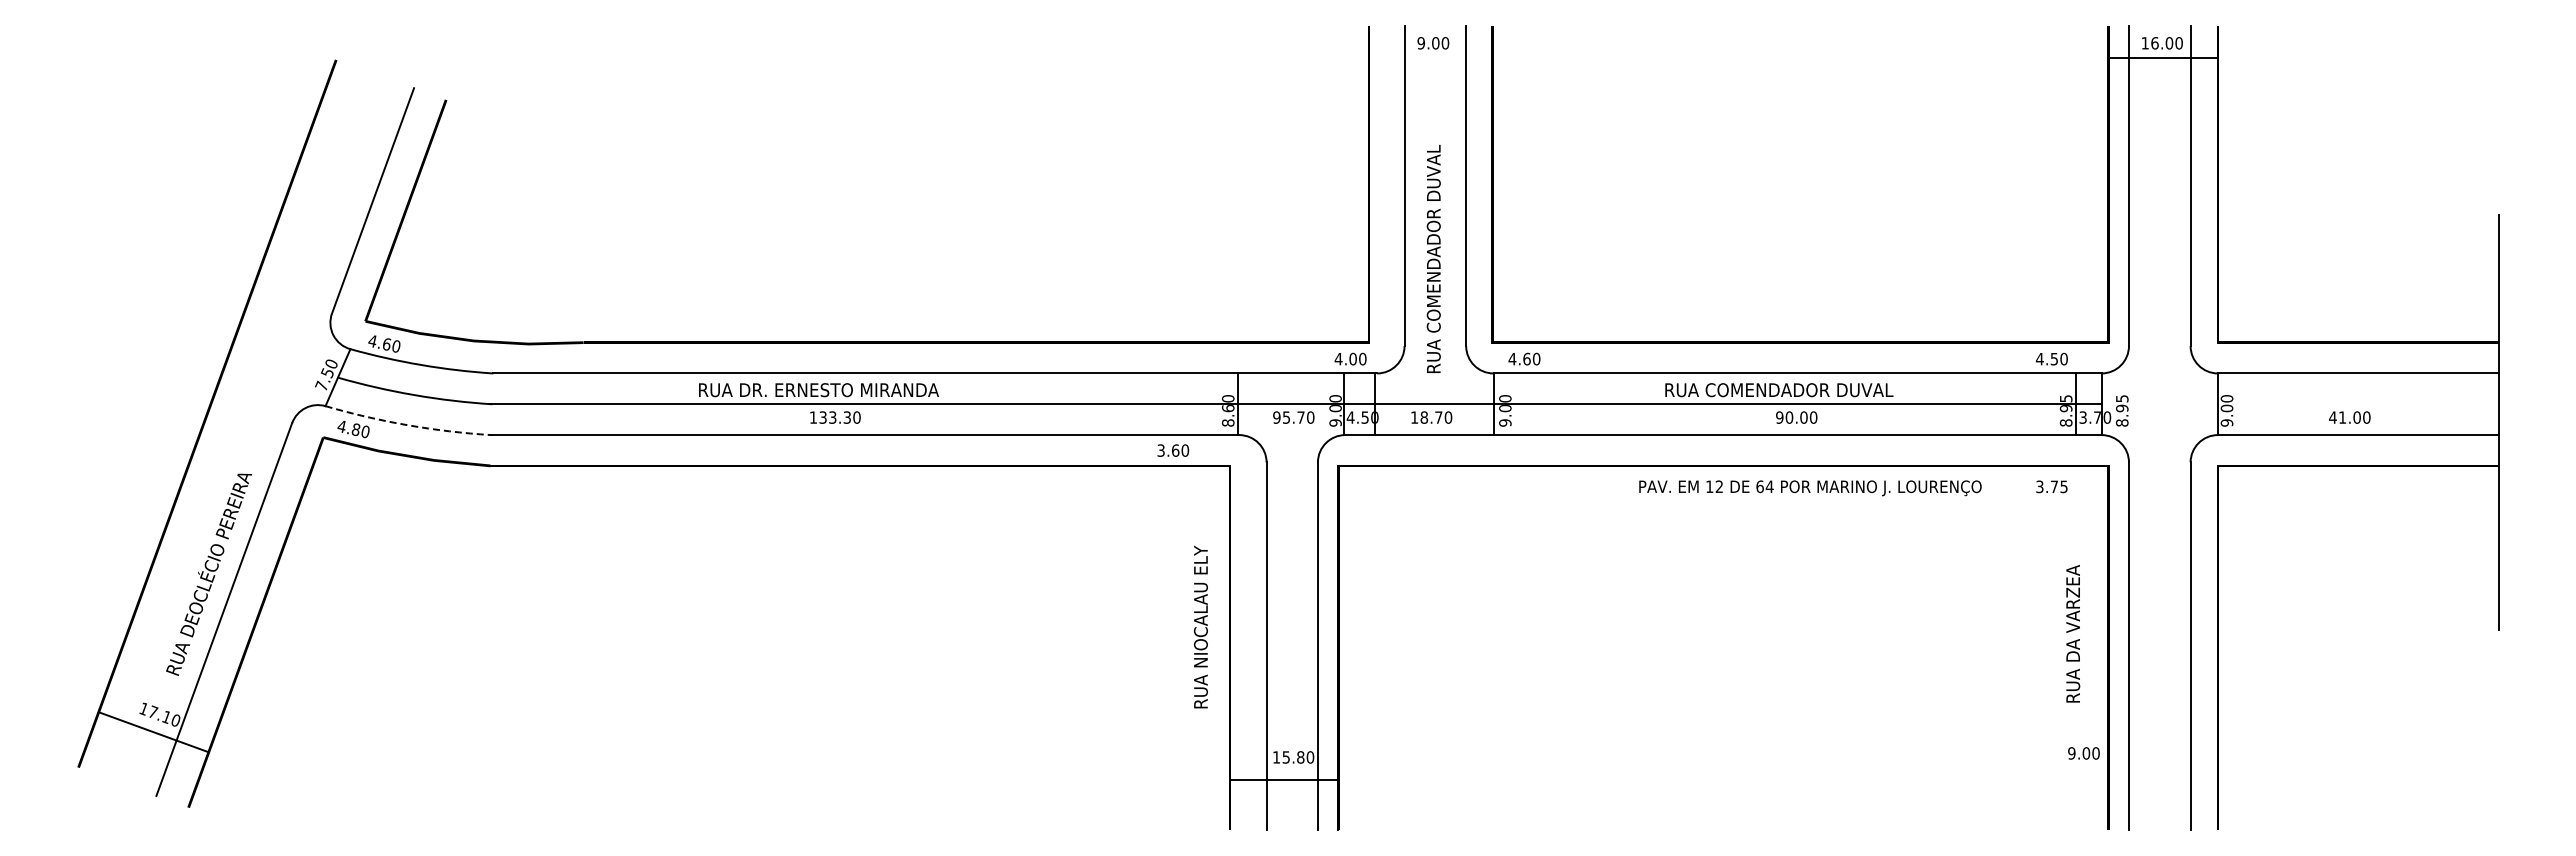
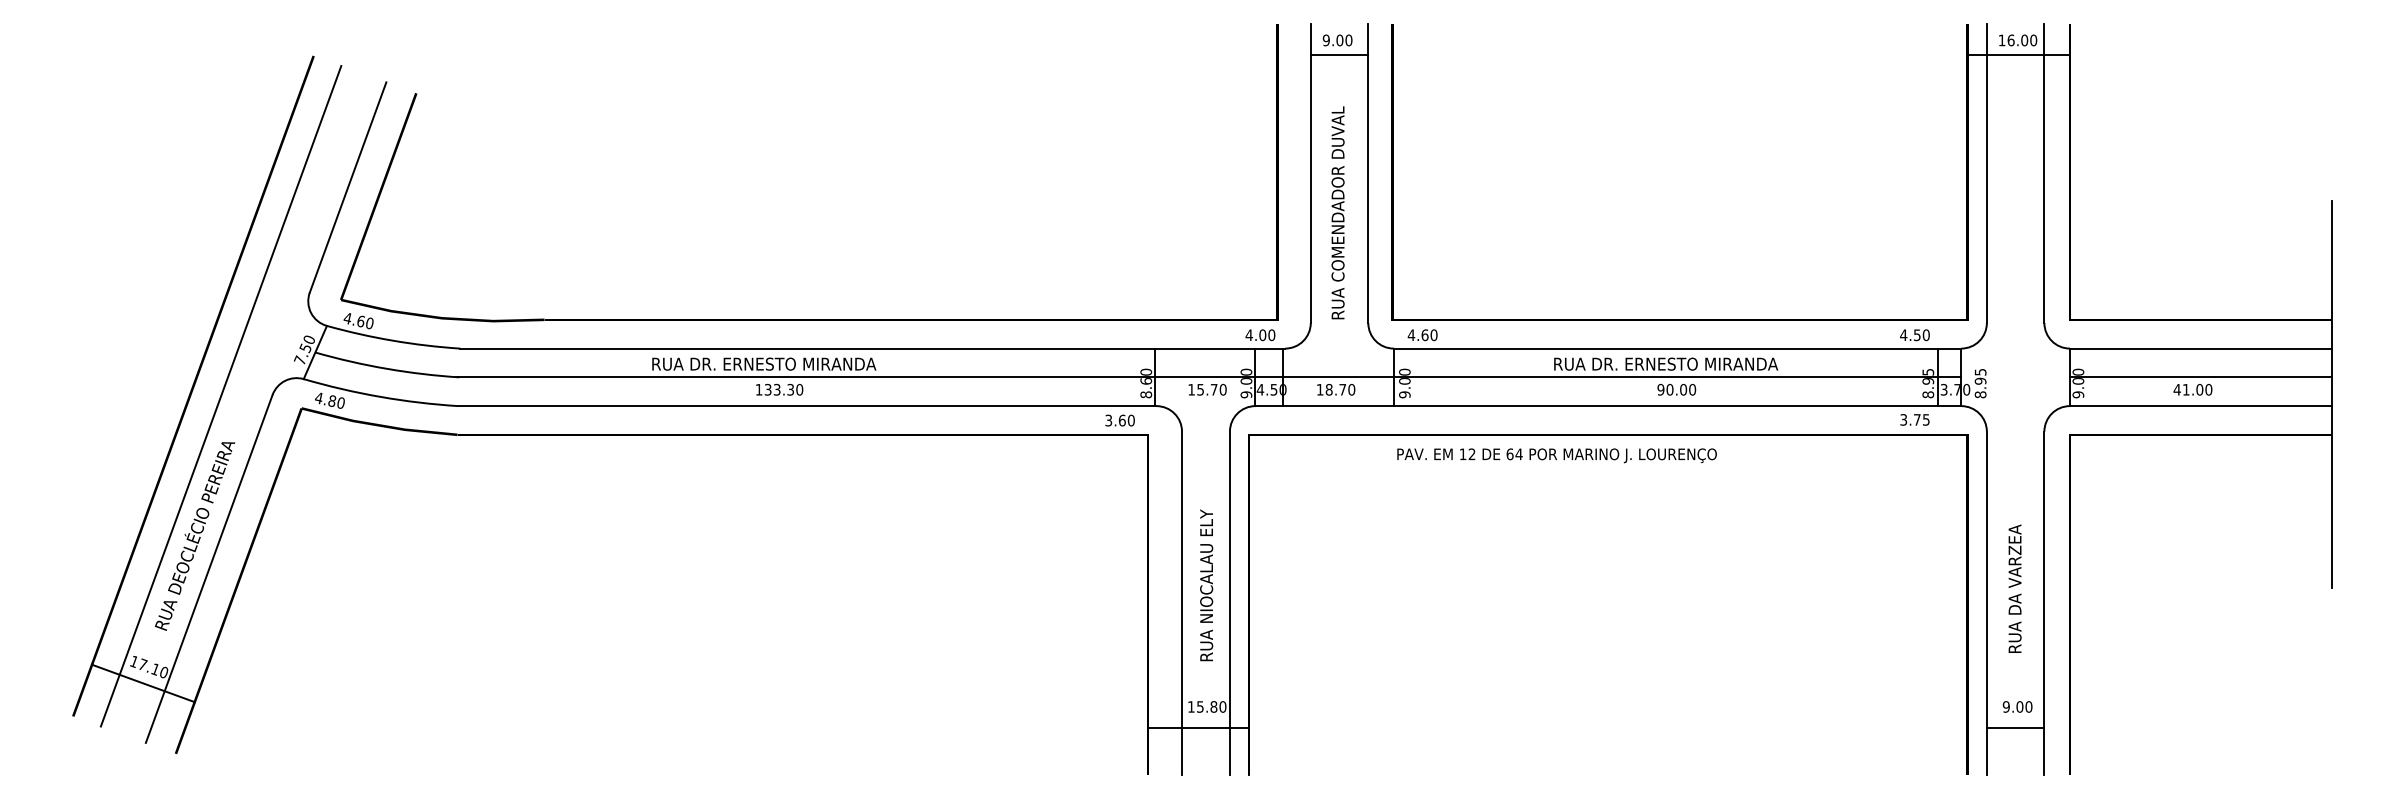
line: (1435, 58) -> (1339, 54), added
text: (1433, 258) -> (1337, 212), moved
text: (1805, 390) -> (1684, 364), RUA COMENDADOR DUVAL -> RUA DR. ERNESTO MIRANDA
line: (2357, 404) -> (2200, 377), added
text: (1276, 417) -> (1191, 389), 95.70 -> 15.70
line: (236, 424) -> (220, 396), added
arc: (407, 425) -> (380, 397), dashed -> solid
text: (1173, 450) -> (1120, 420), moved
text: (2051, 486) -> (1914, 419), moved
text: (1810, 488) -> (1557, 455), moved
text: (1200, 626) -> (1206, 584), moved
text: (2073, 633) -> (2015, 588), moved
text: (2083, 753) -> (2017, 707), moved
line: (2159, 779) -> (2015, 727), added

